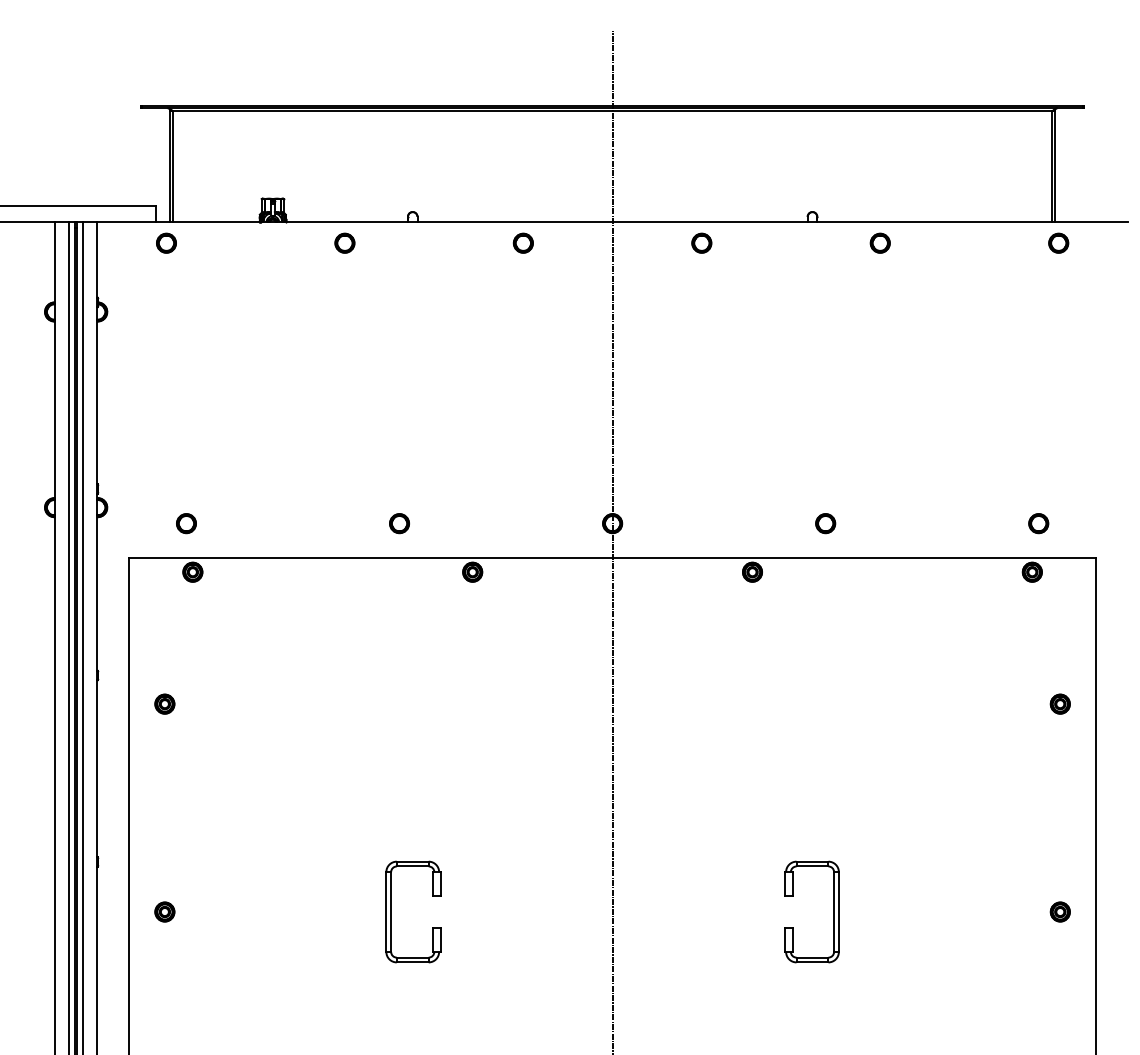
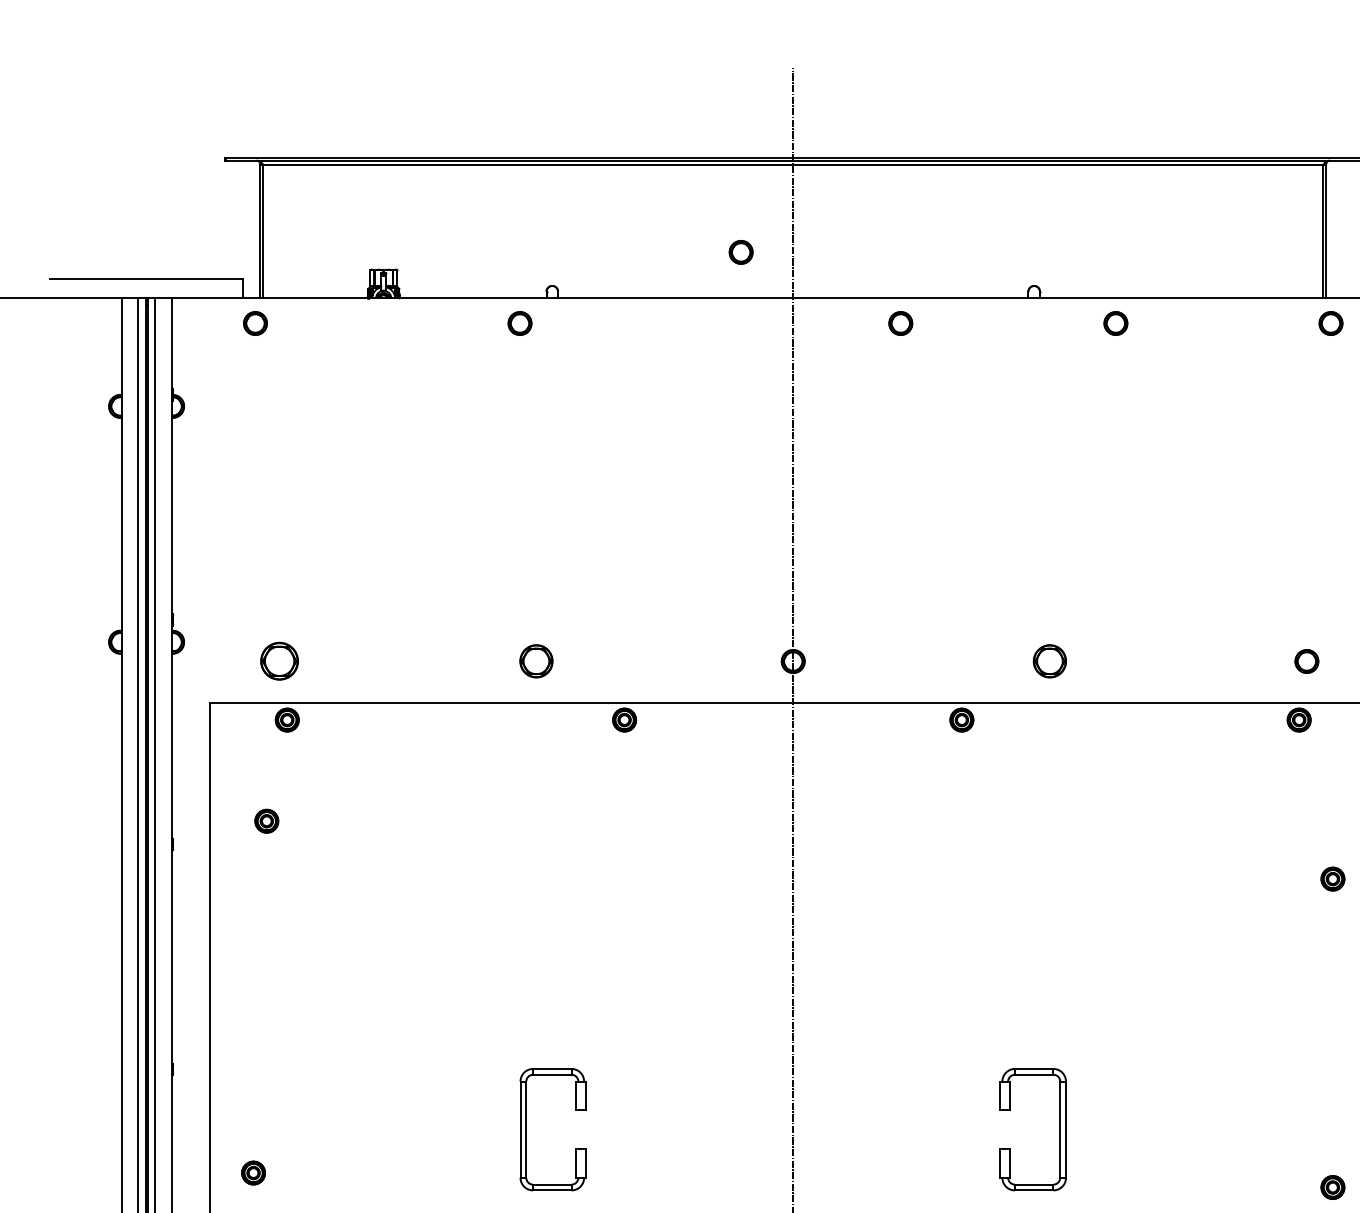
part: (344, 242) -> (519, 322), moved
part: (522, 242) -> (740, 251), moved
part: (186, 523) -> (279, 661), size x1.6
part: (399, 523) -> (536, 661), size x1.4
part: (825, 523) -> (1049, 661), size x1.4
part: (164, 703) -> (266, 820), moved
part: (164, 911) -> (253, 1172), moved
part: (1059, 911) -> (1331, 1186), moved

